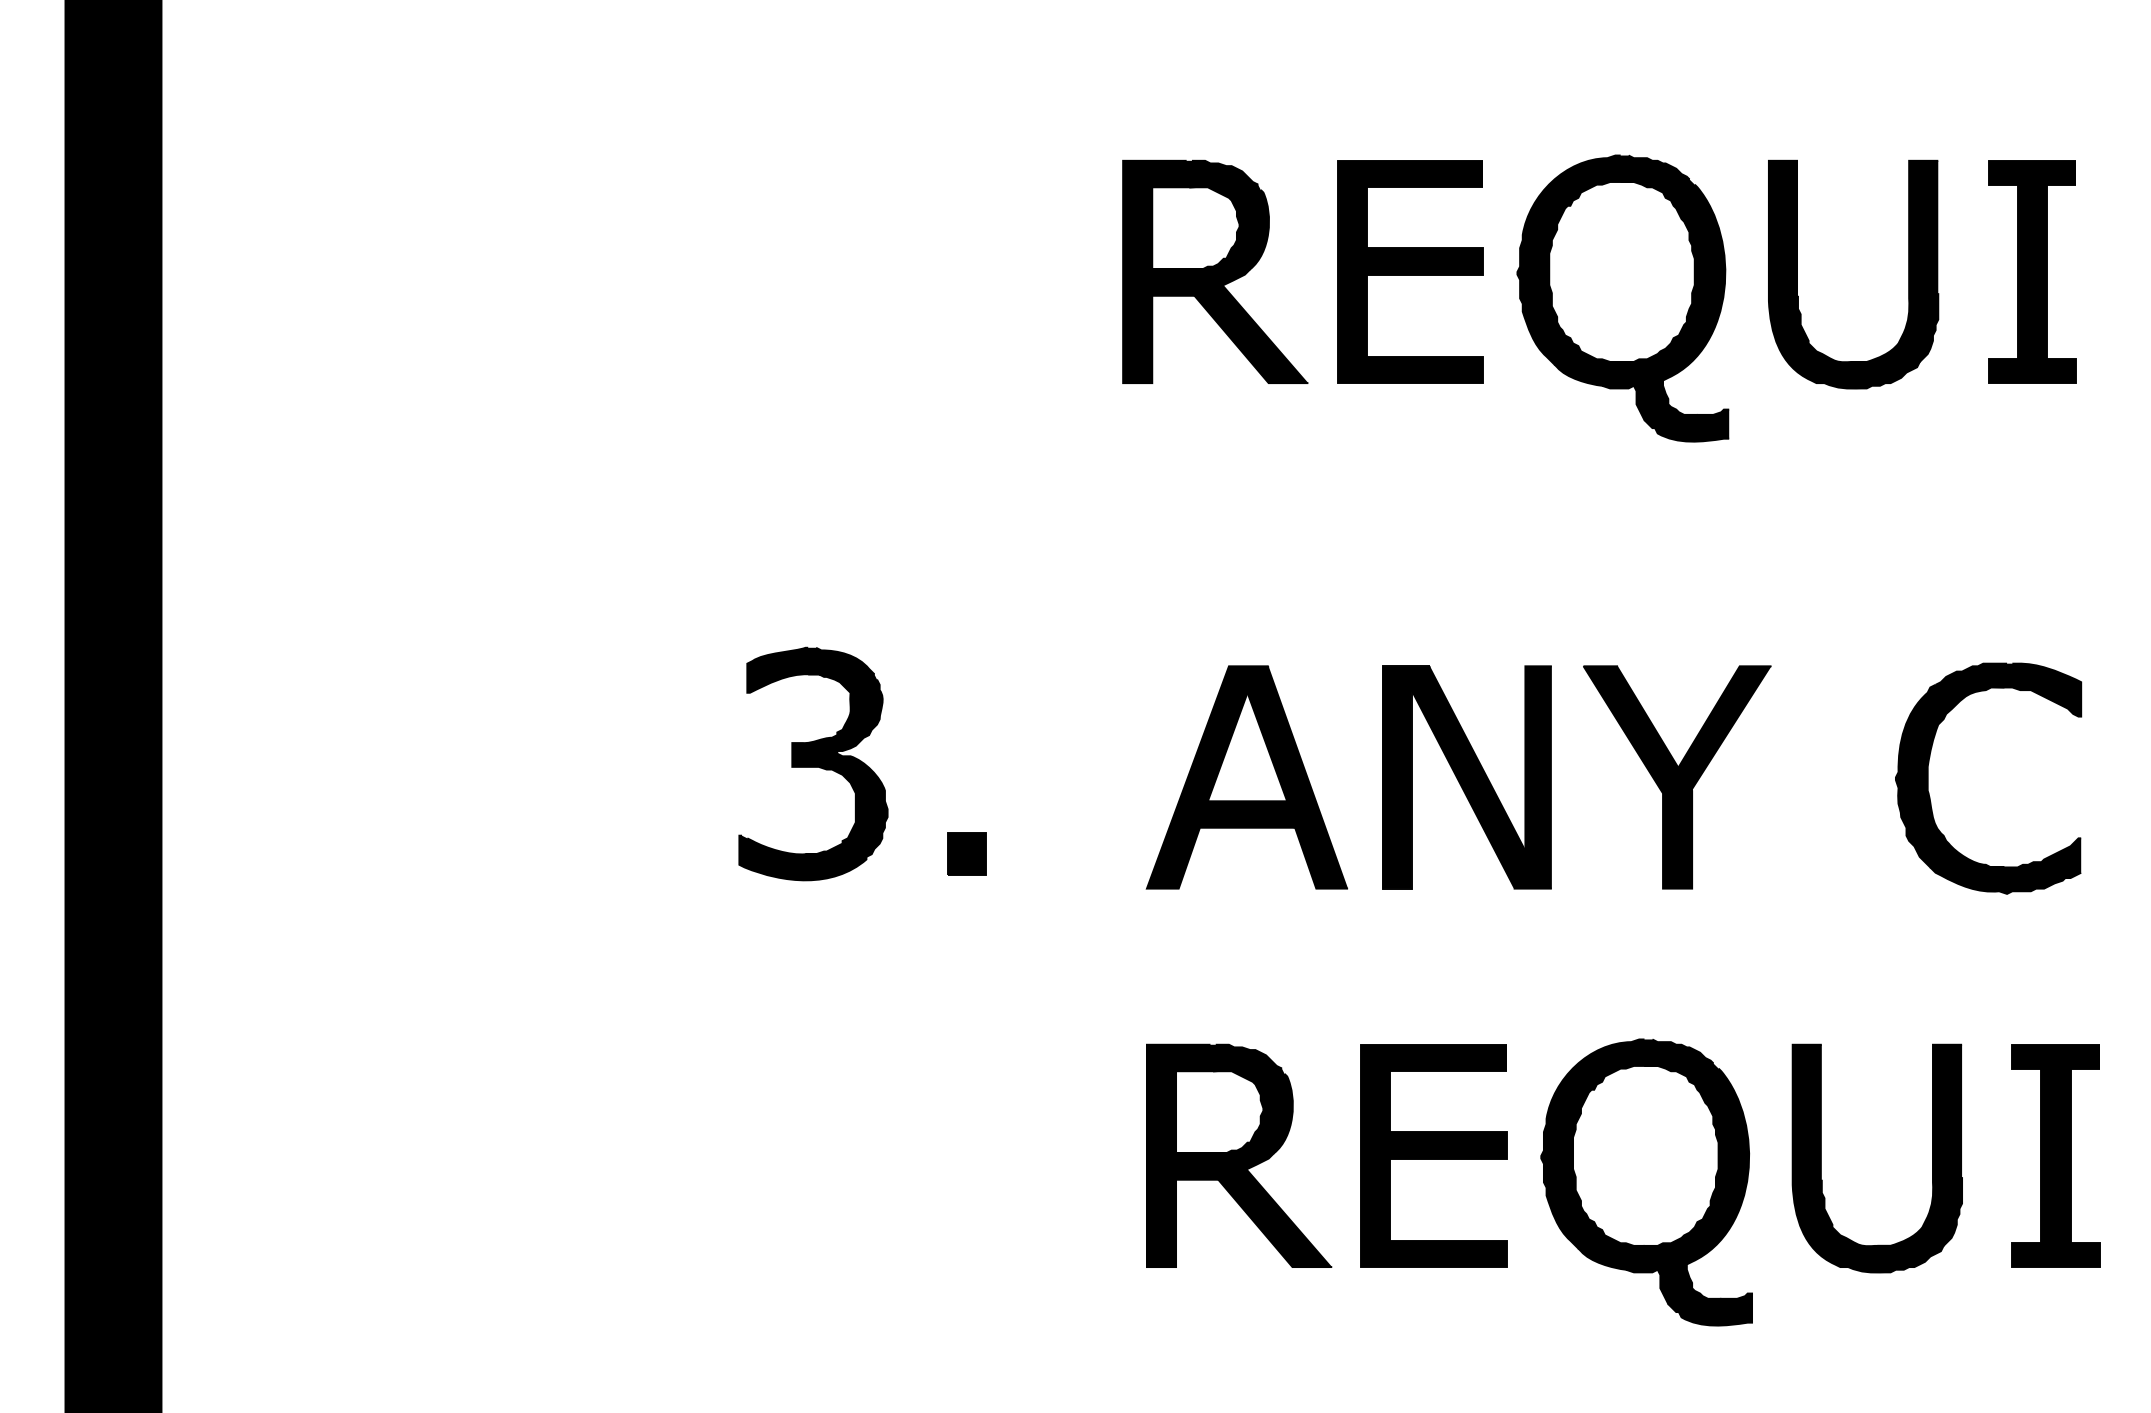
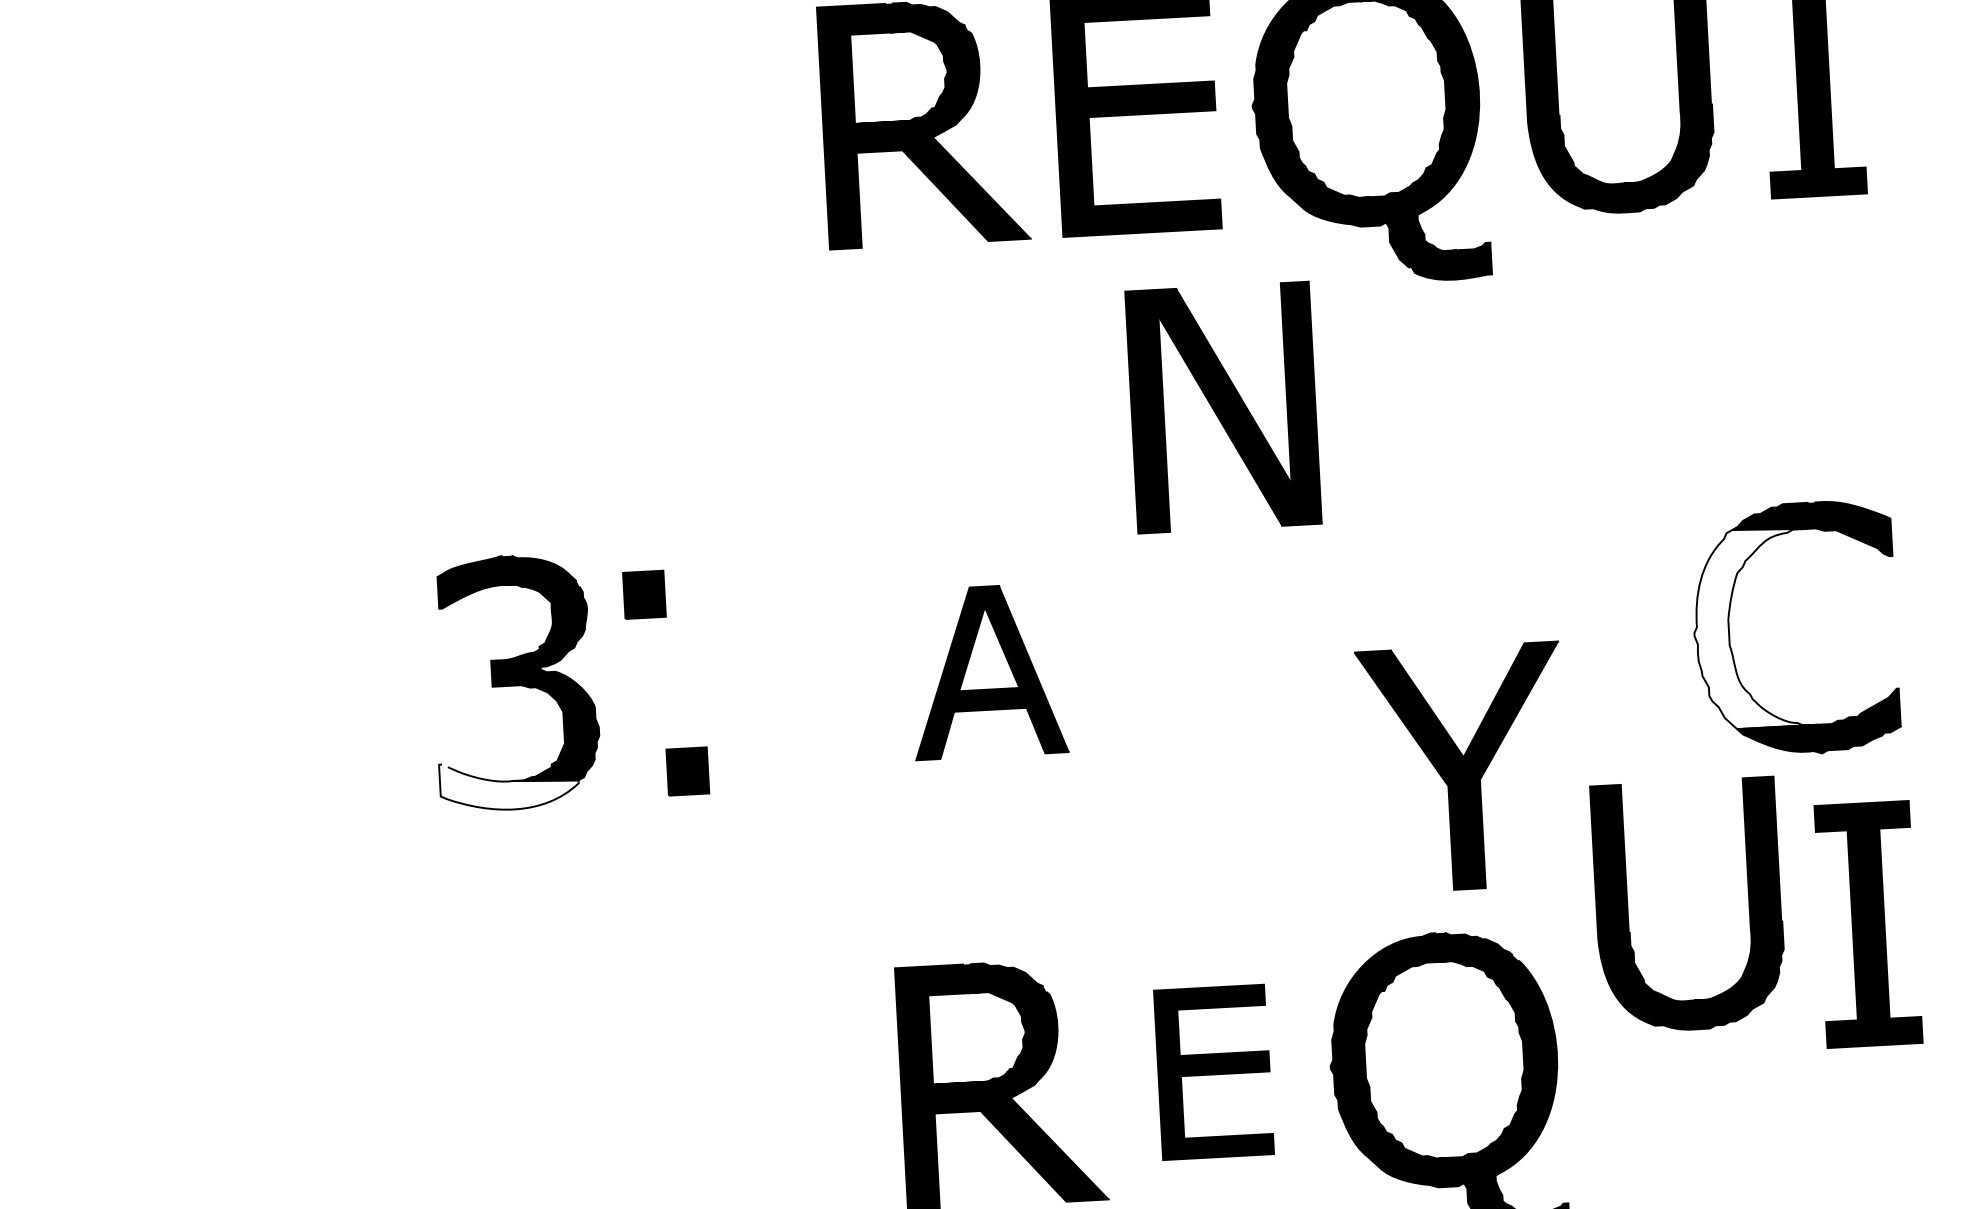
part: (935, 689) -> (643, 594), added
fill: (1949, 775) -> (1752, 627), removed
part: (1246, 777) -> (987, 671), size x0.7
part: (1466, 777) -> (1223, 407), moved
part: (1677, 777) -> (1463, 768), moved
fill: (802, 857) -> (509, 784), removed
part: (1433, 1155) -> (1213, 1071), size x0.7
part: (2055, 1155) -> (1867, 924), moved
part: (1821, 1158) -> (1628, 908), moved

